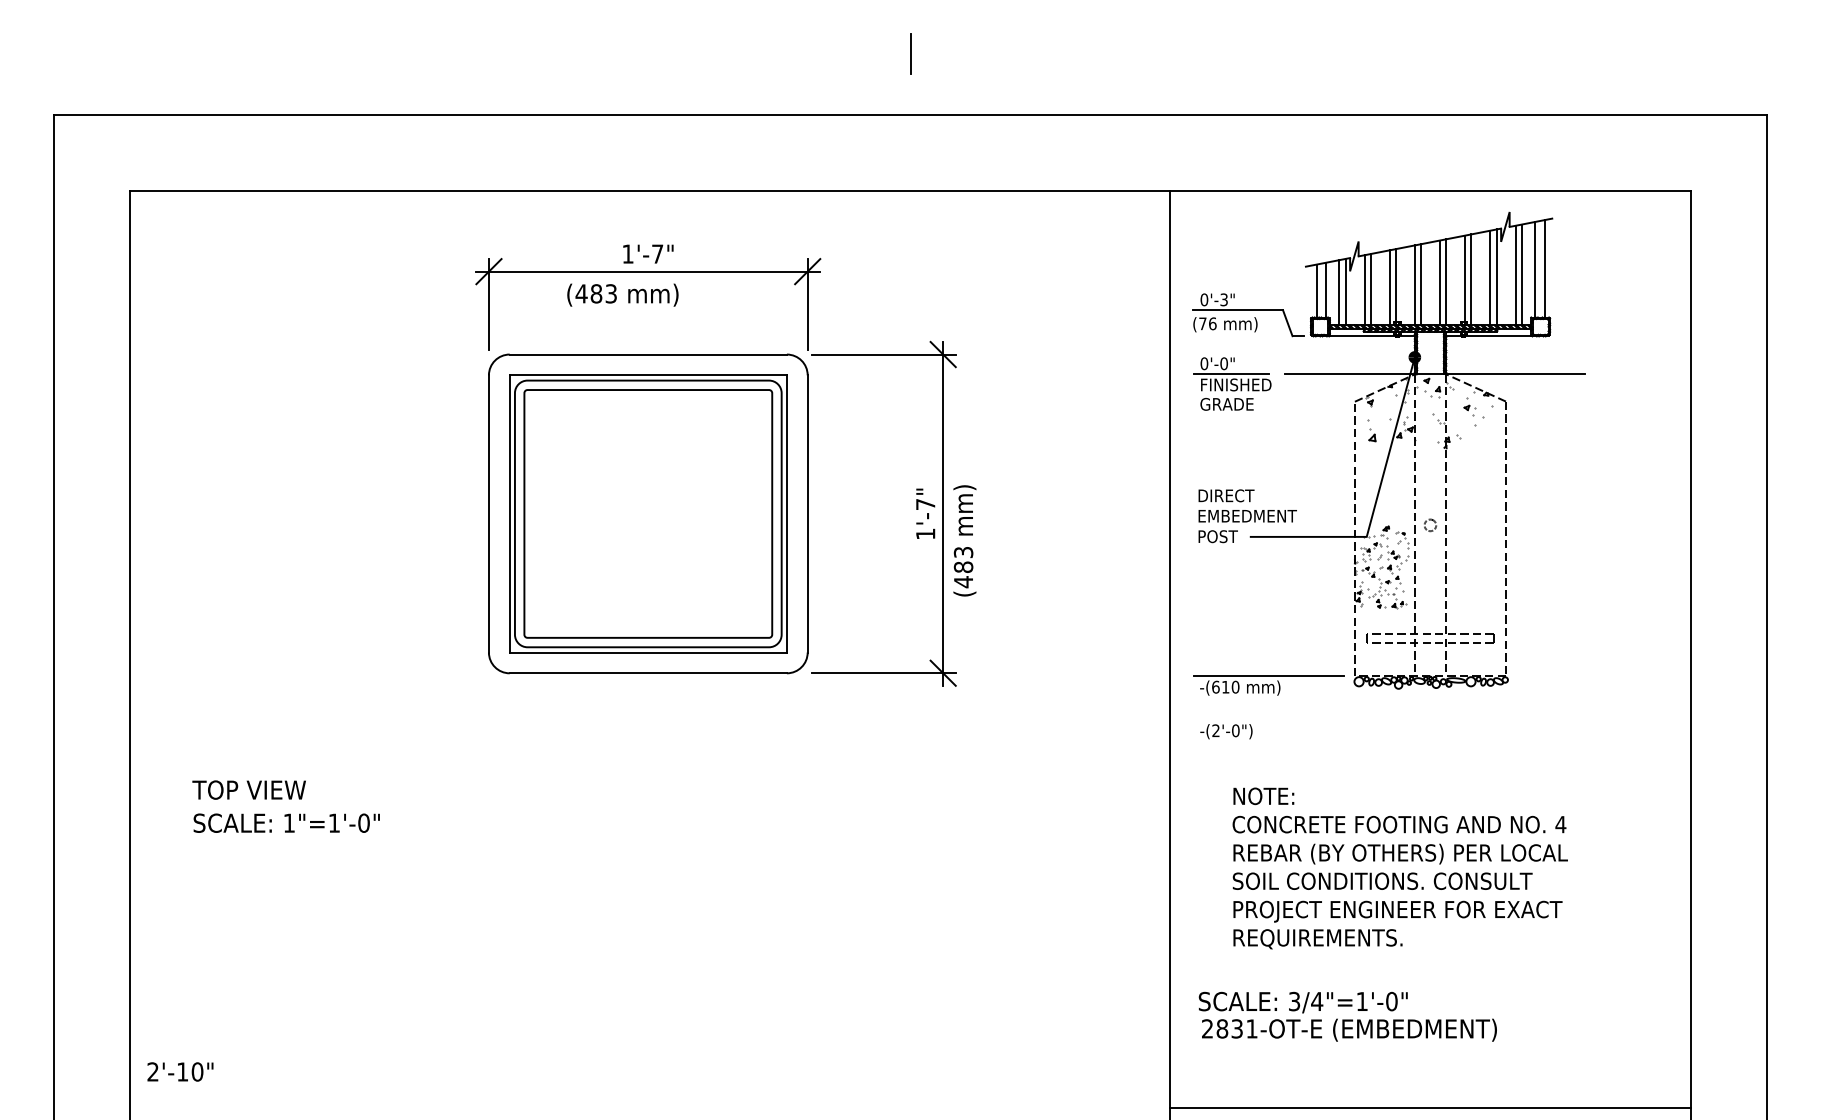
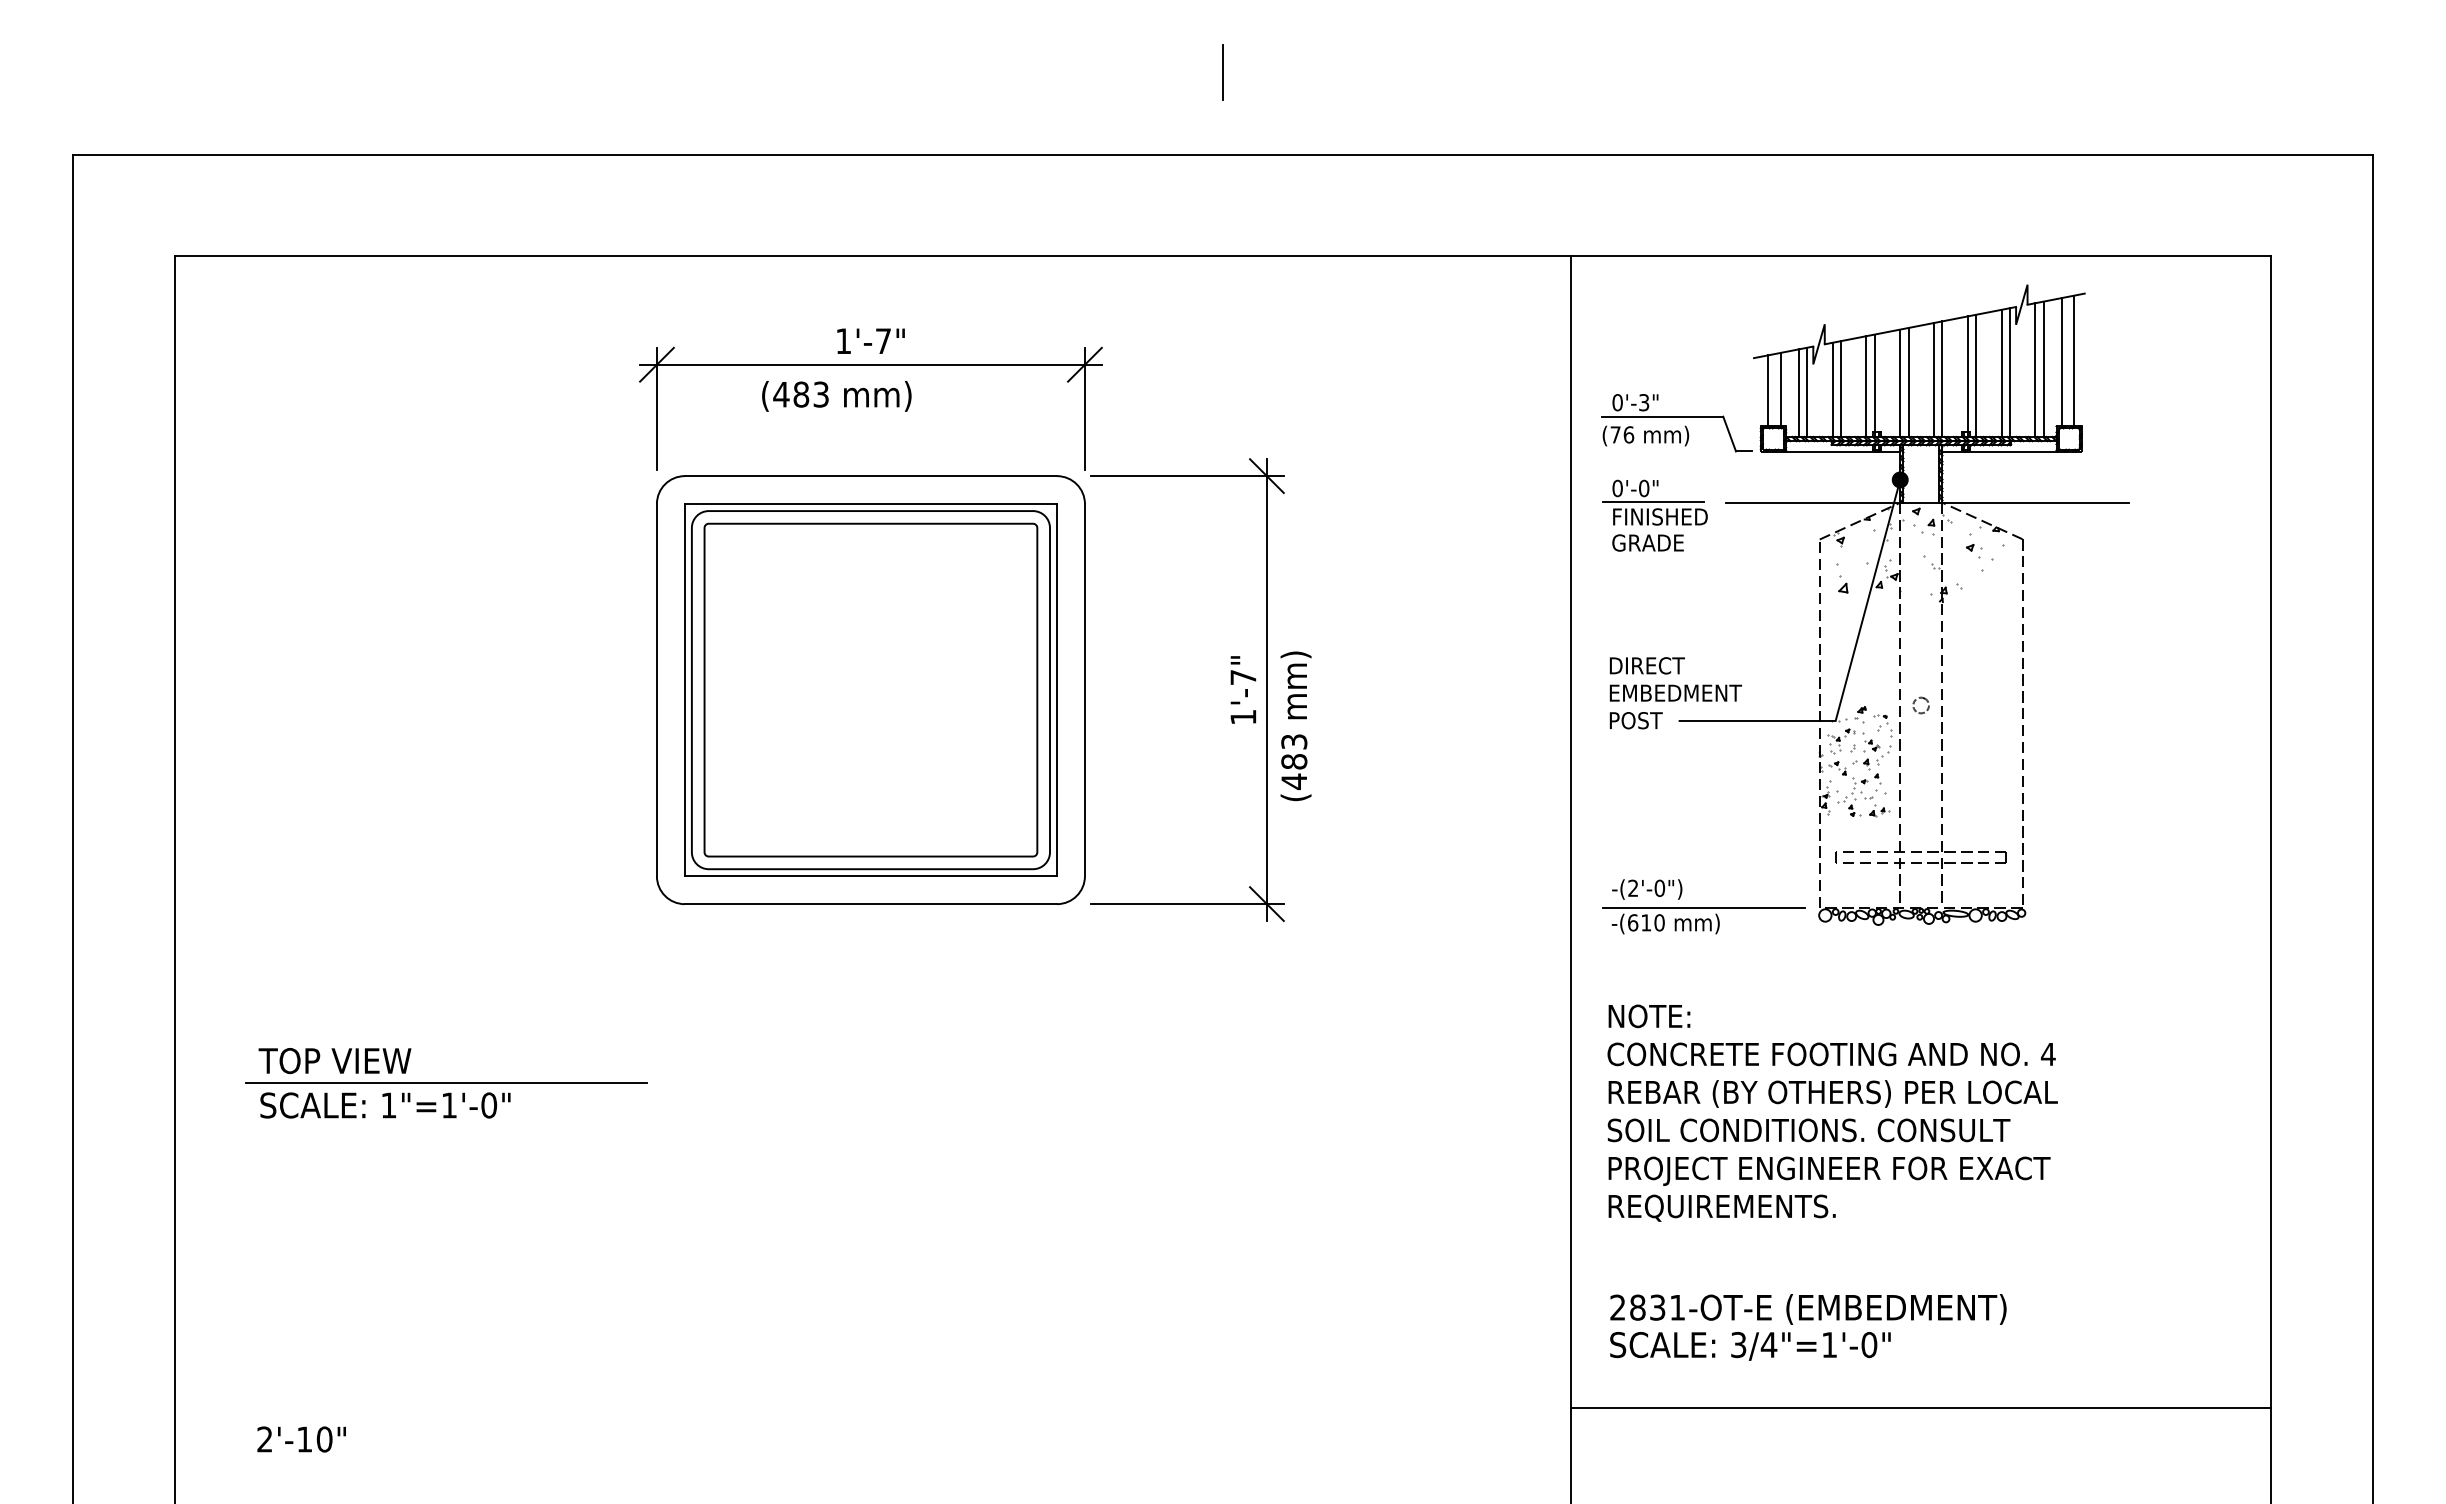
text: (1226, 731) -> (1647, 889), moved
line: (332, 806) -> (446, 1083), added
text: (1400, 867) -> (1832, 1112), moved
text: (1349, 1030) -> (1808, 1309), moved
text: (180, 1071) -> (301, 1439), moved
line: (1430, 1108) -> (1921, 1408), moved

